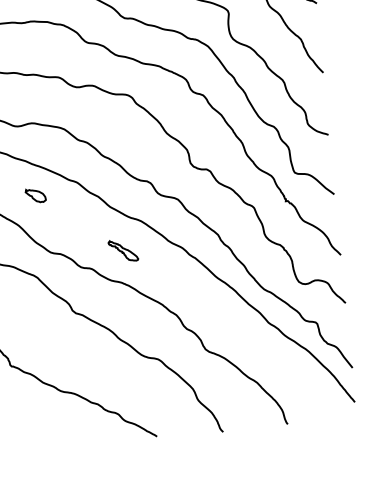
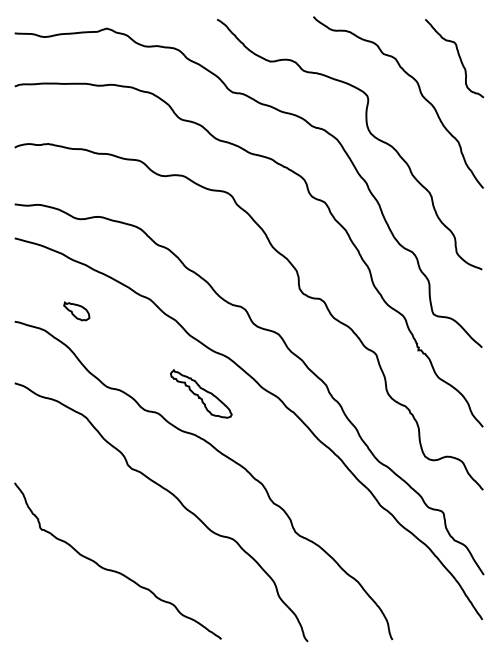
part: (35, 195) -> (76, 311), moved
part: (123, 250) -> (201, 393), size x1.67

